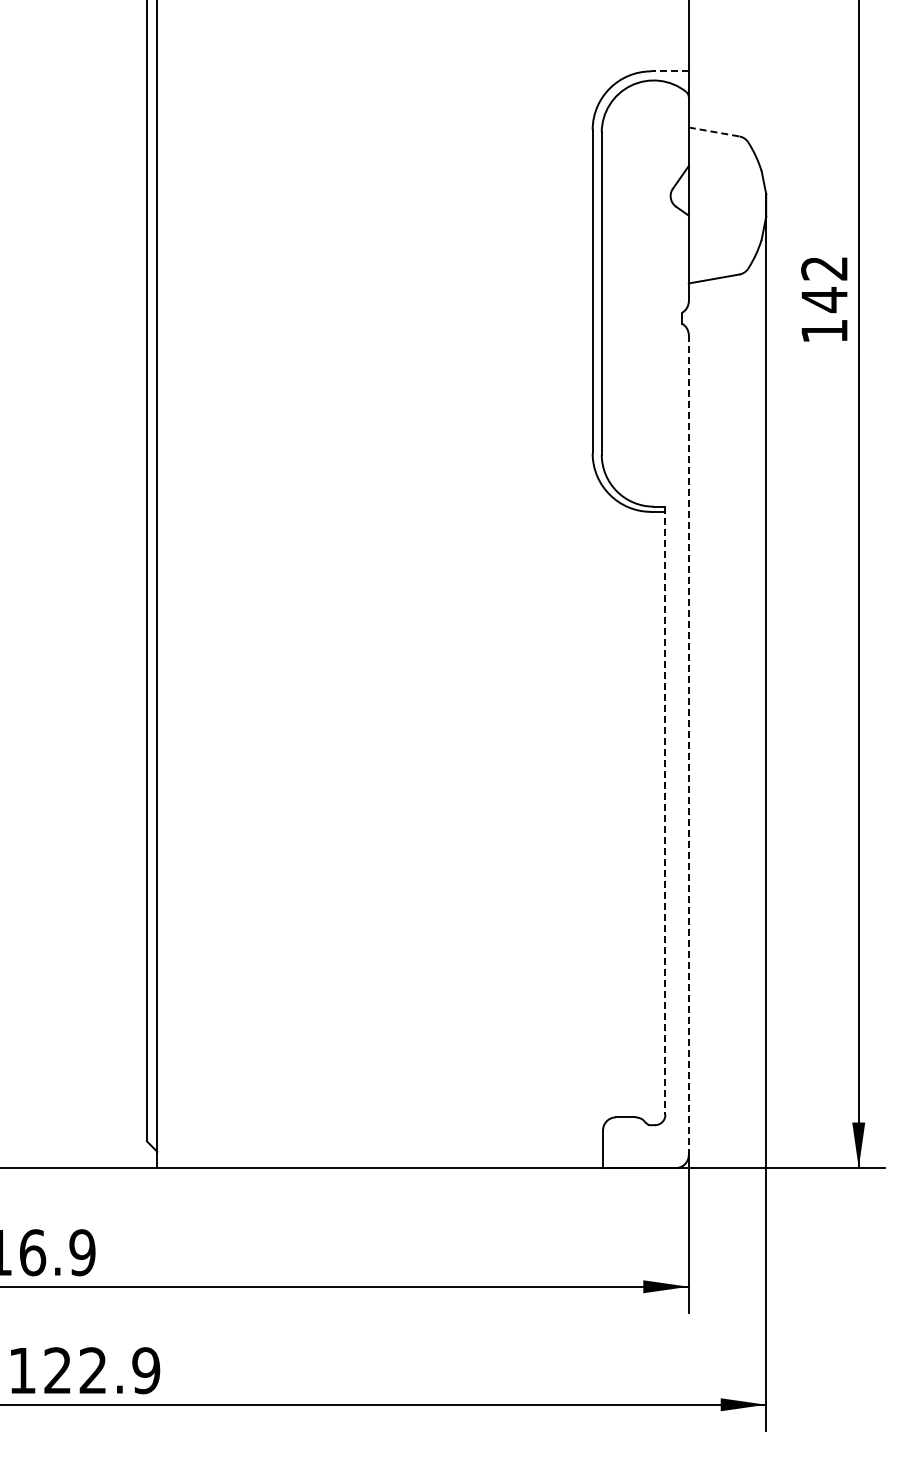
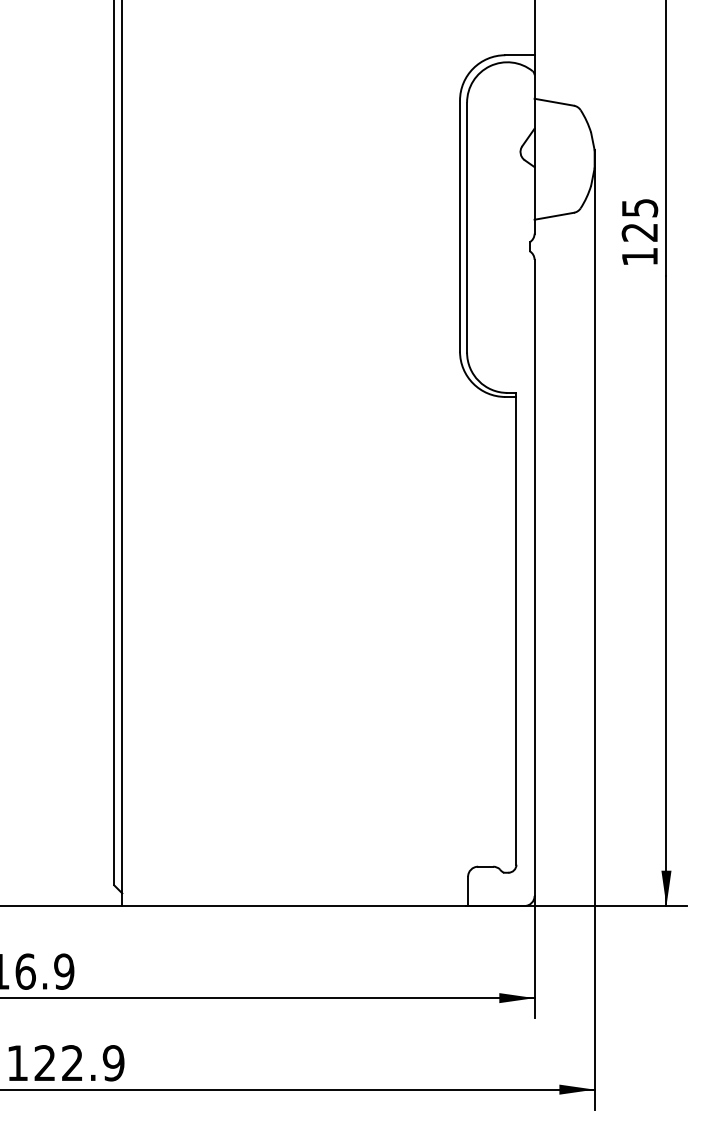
line: (669, 71) -> (519, 55), dashed -> solid
line: (714, 132) -> (554, 102), dashed -> solid
text: (824, 285) -> (639, 221), 142 -> 125
line: (688, 745) -> (534, 578), dashed -> solid
line: (665, 811) -> (516, 629), dashed -> solid

